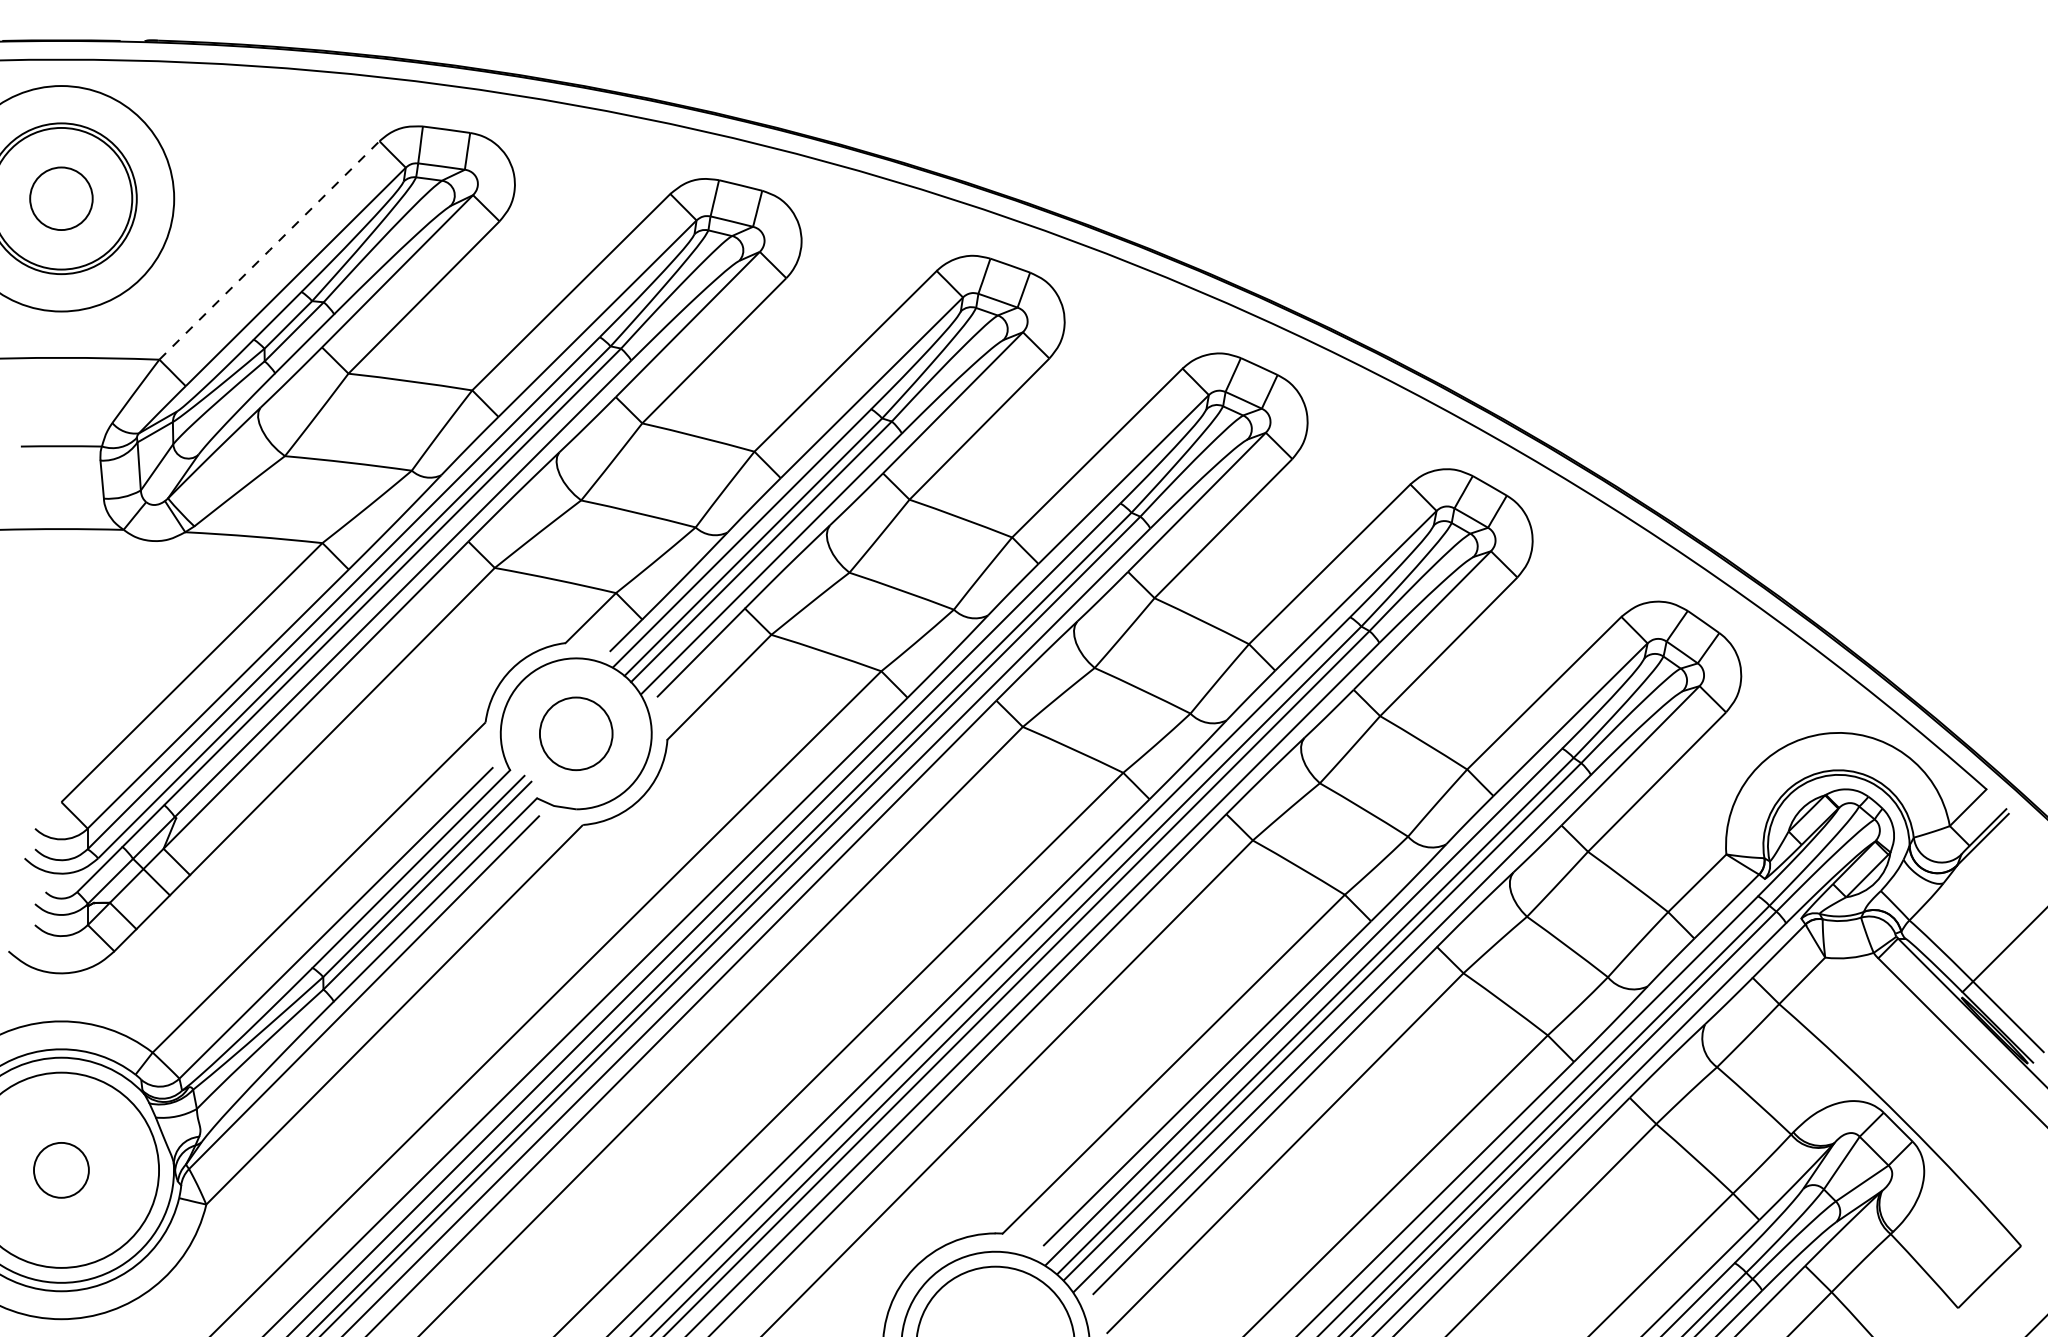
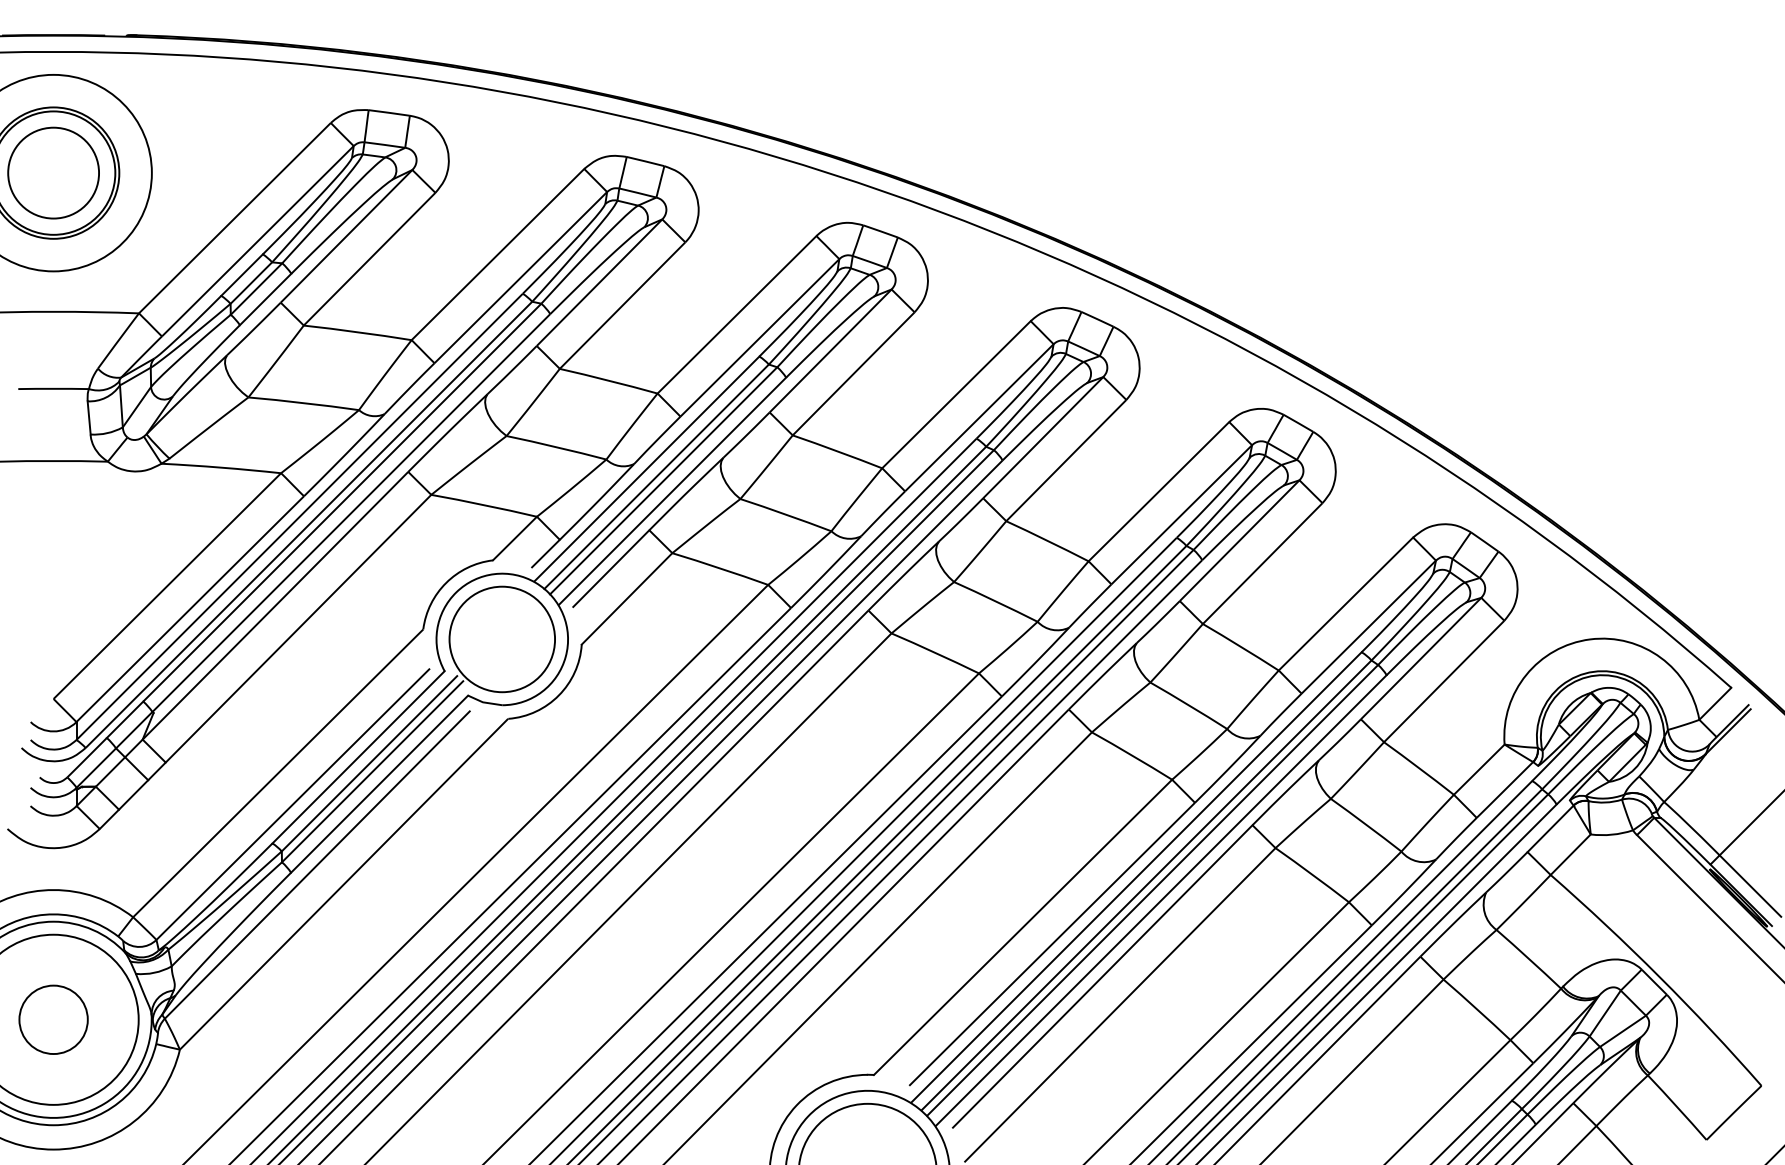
circle: (61, 198) -> (53, 172), size x1.67
line: (269, 250) -> (234, 218), dashed -> solid
circle: (575, 733) -> (501, 639), size x1.67
circle: (61, 1170) -> (53, 1019), size x1.43

